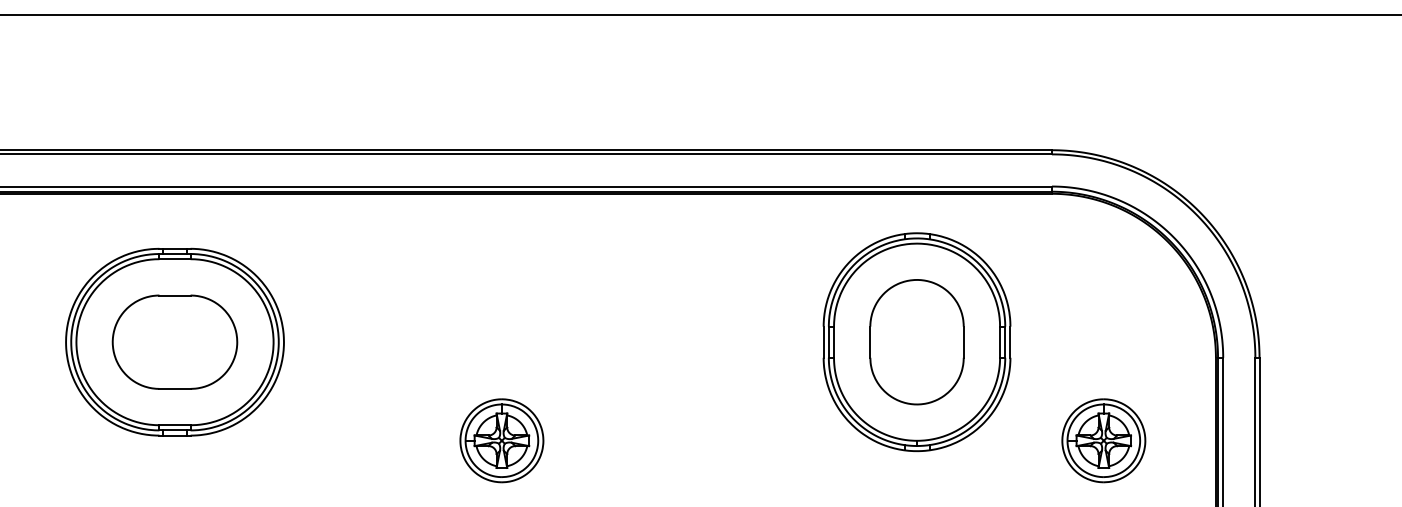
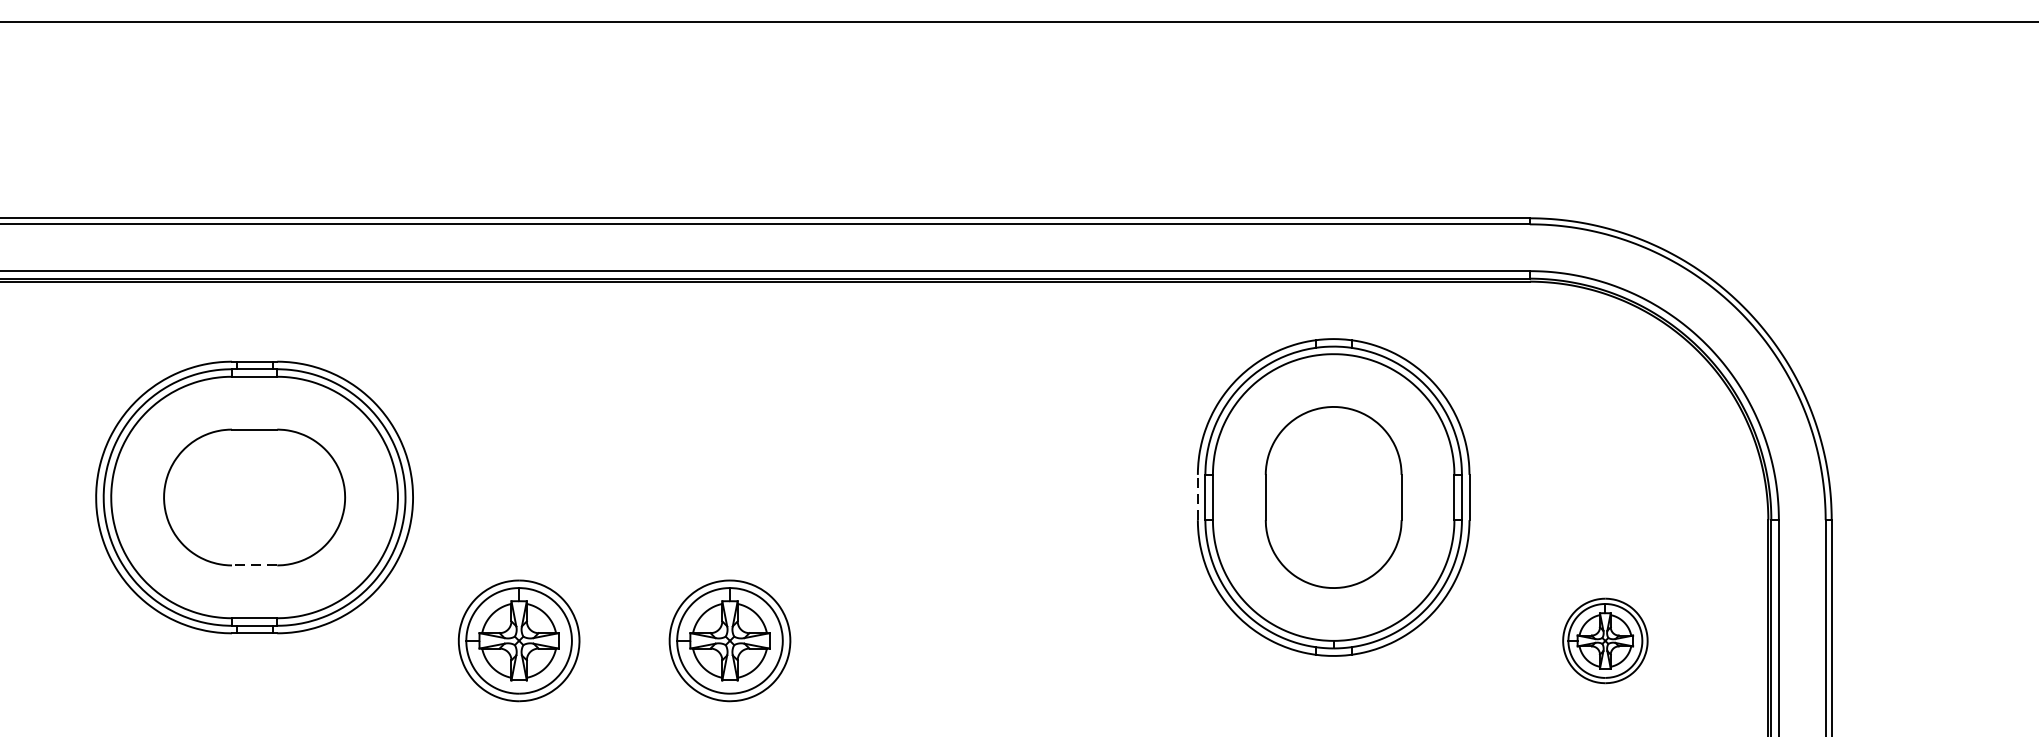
line: (823, 342) -> (1197, 497), solid -> dashed
line: (175, 388) -> (255, 564), solid -> dashed
part: (356, 440) -> (518, 640), added
part: (1103, 440) -> (1604, 640), size x0.7

